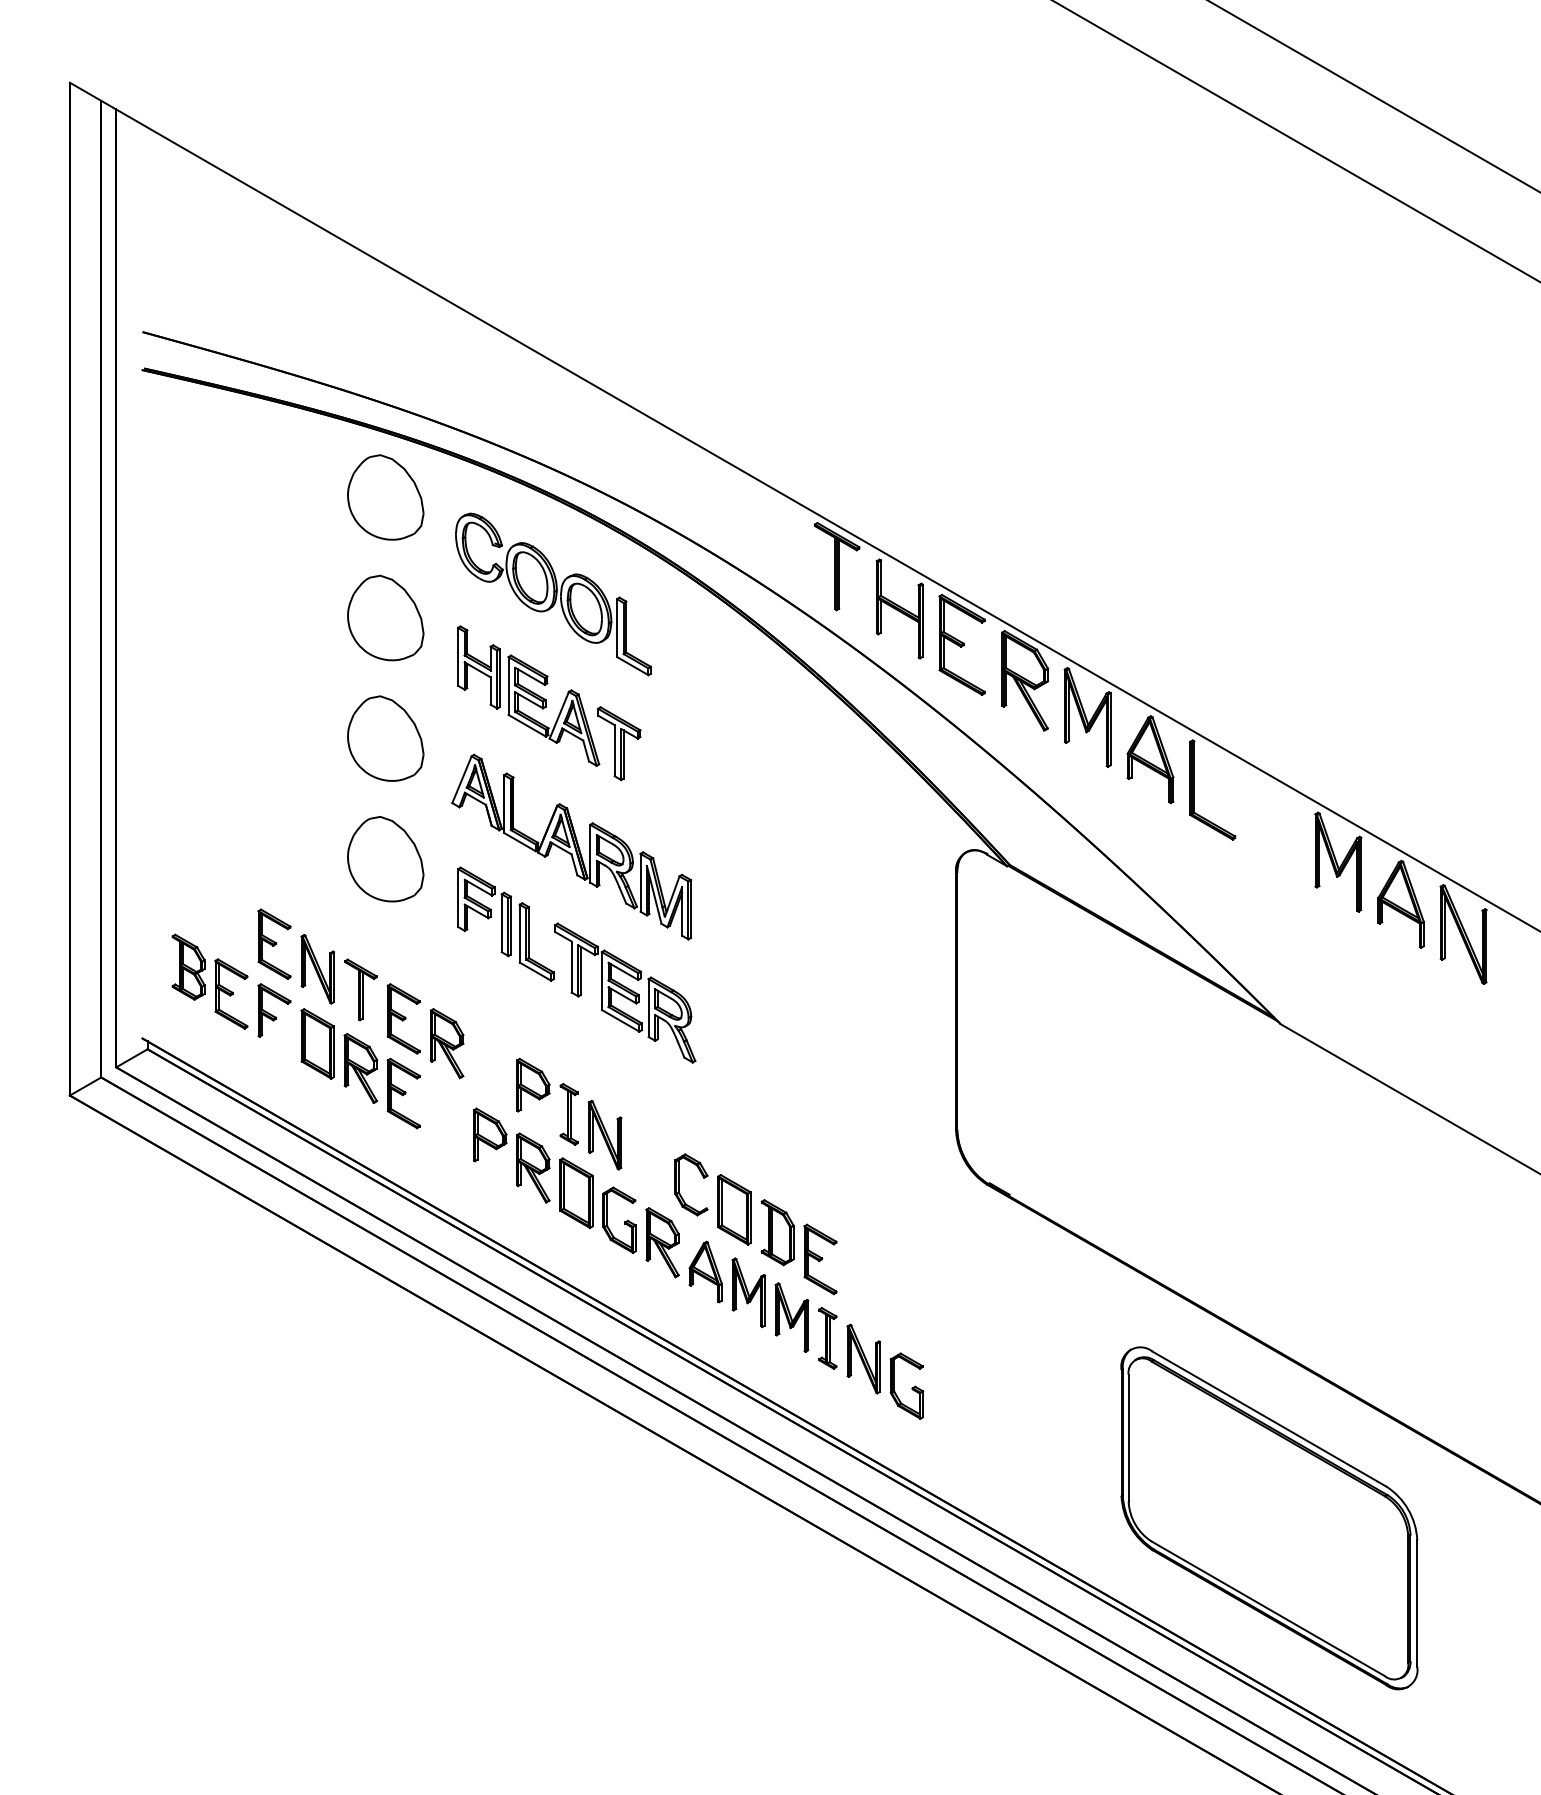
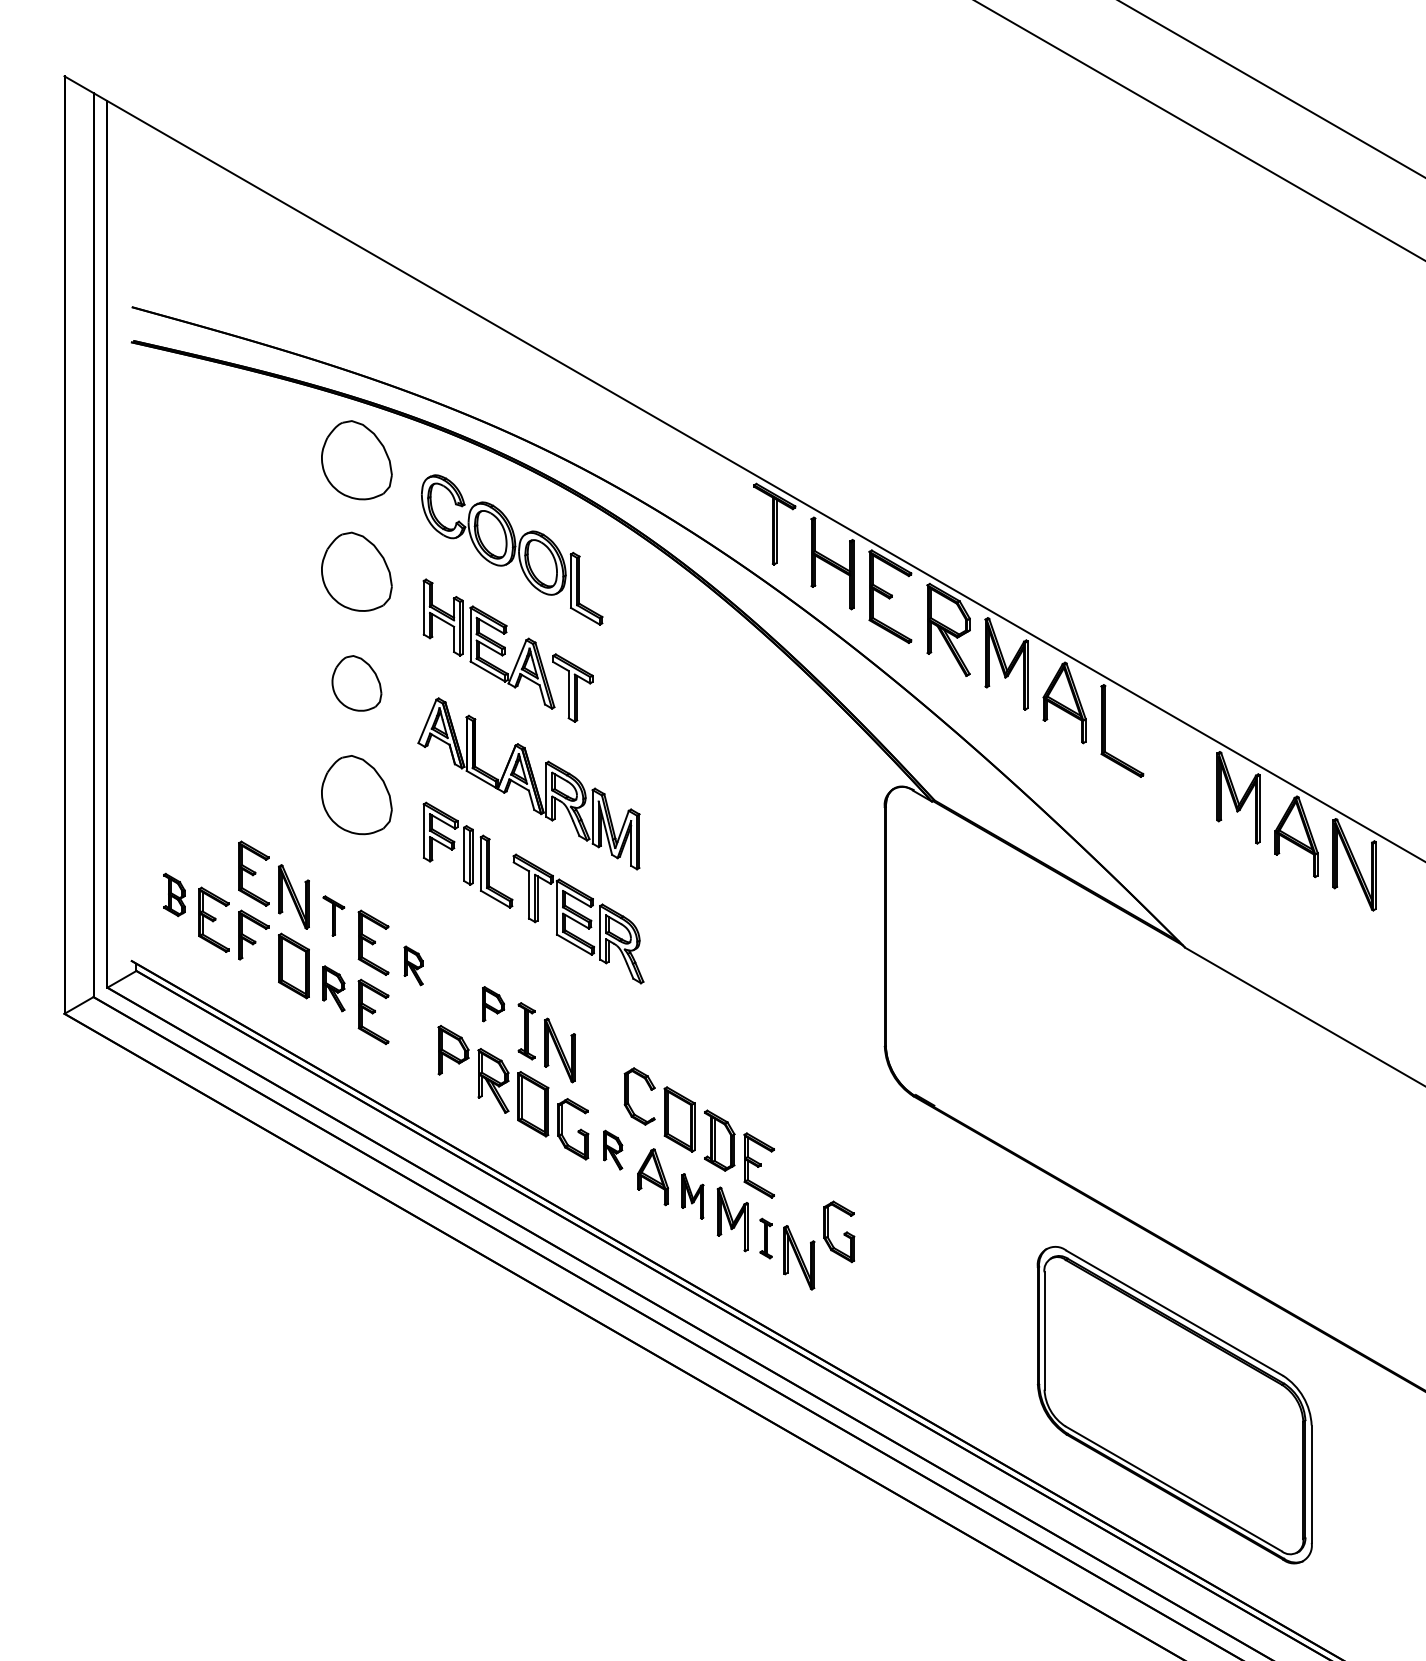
part: (385, 738) -> (356, 683), size x0.7
part: (188, 966) -> (174, 894), size x0.7
part: (360, 989) -> (333, 915), size x0.7
part: (446, 1043) -> (413, 965), size x0.6
part: (360, 1068) -> (333, 988), size x0.7
part: (533, 1084) -> (493, 1003), size x0.7
part: (662, 1242) -> (613, 1149), size x0.6
part: (748, 1292) -> (692, 1196), size x0.7
part: (827, 1338) -> (765, 1238), size x0.7
part: (906, 1385) -> (838, 1231), moved

